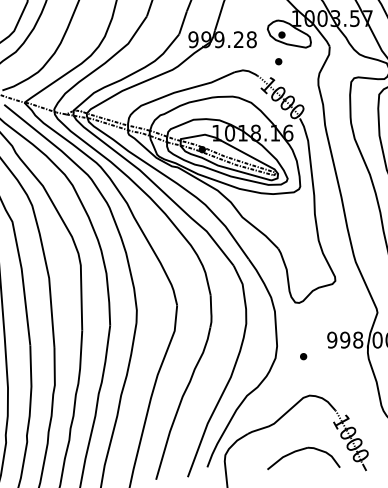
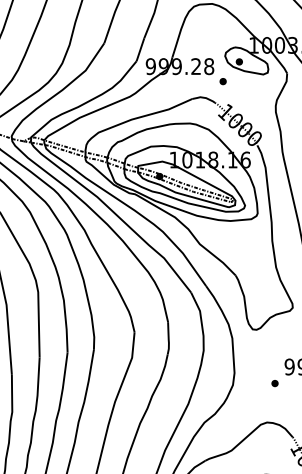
part: (278, 61) -> (222, 81), moved
part: (303, 356) -> (274, 383), moved

